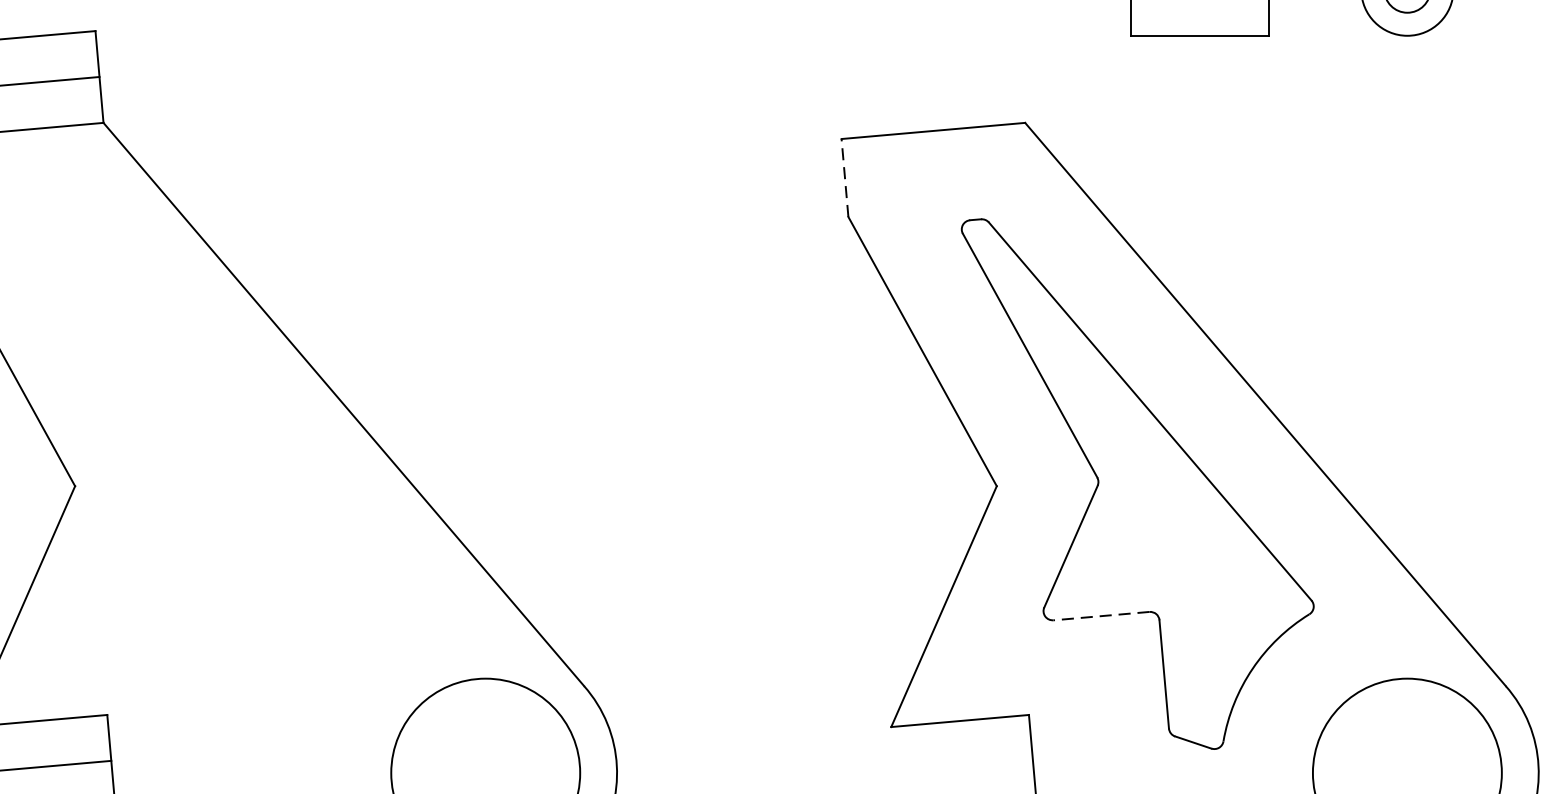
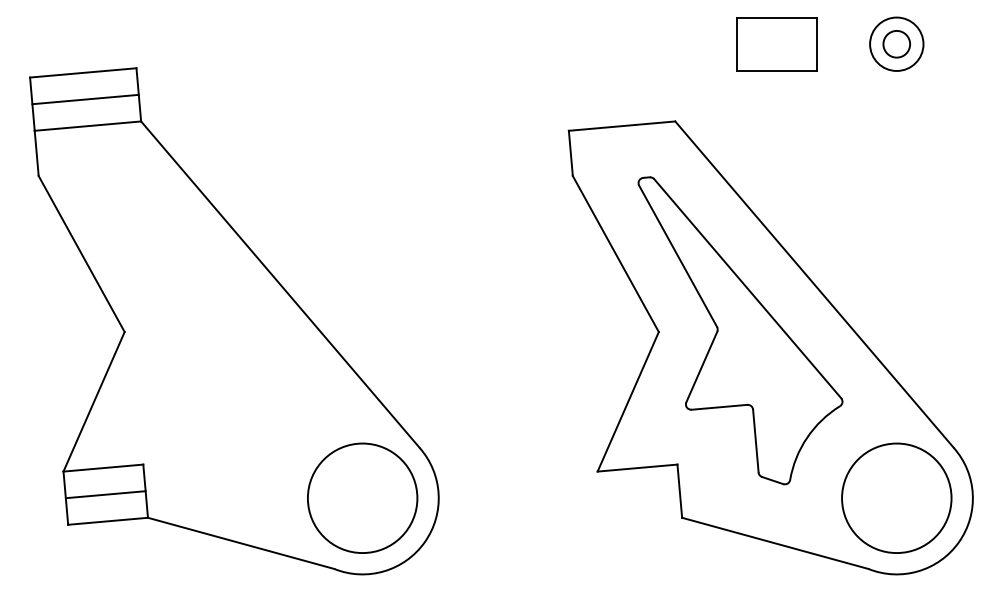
line: (844, 178) -> (570, 153), dashed -> solid
line: (1101, 616) -> (719, 407), dashed -> solid

